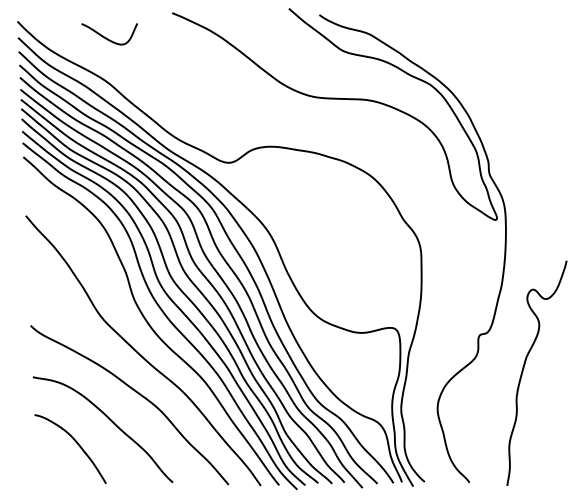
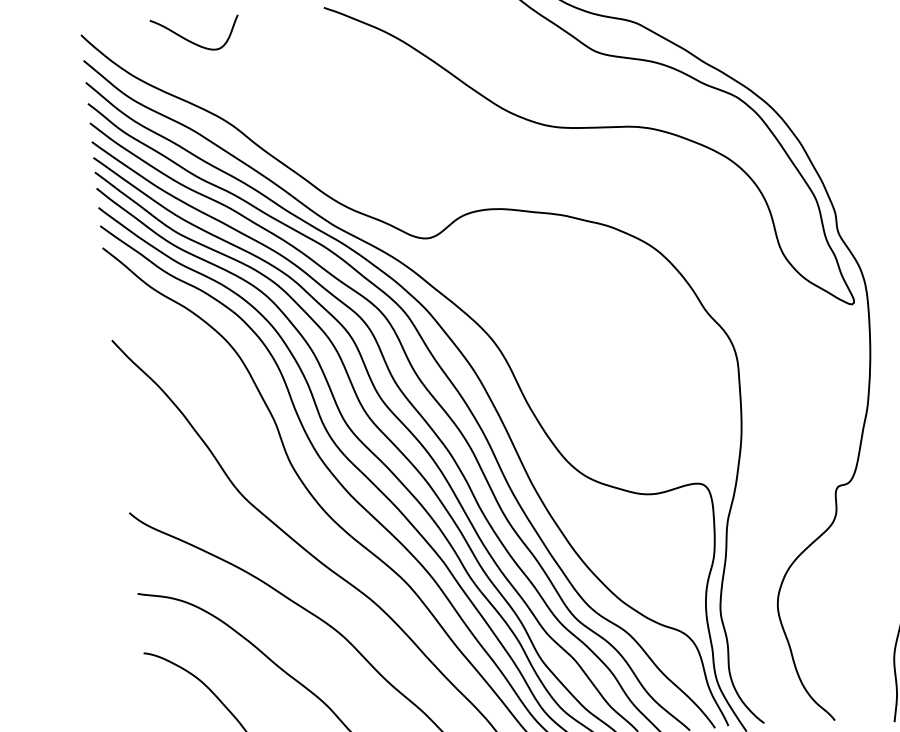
curve: (108, 38) -> (193, 41), moved

